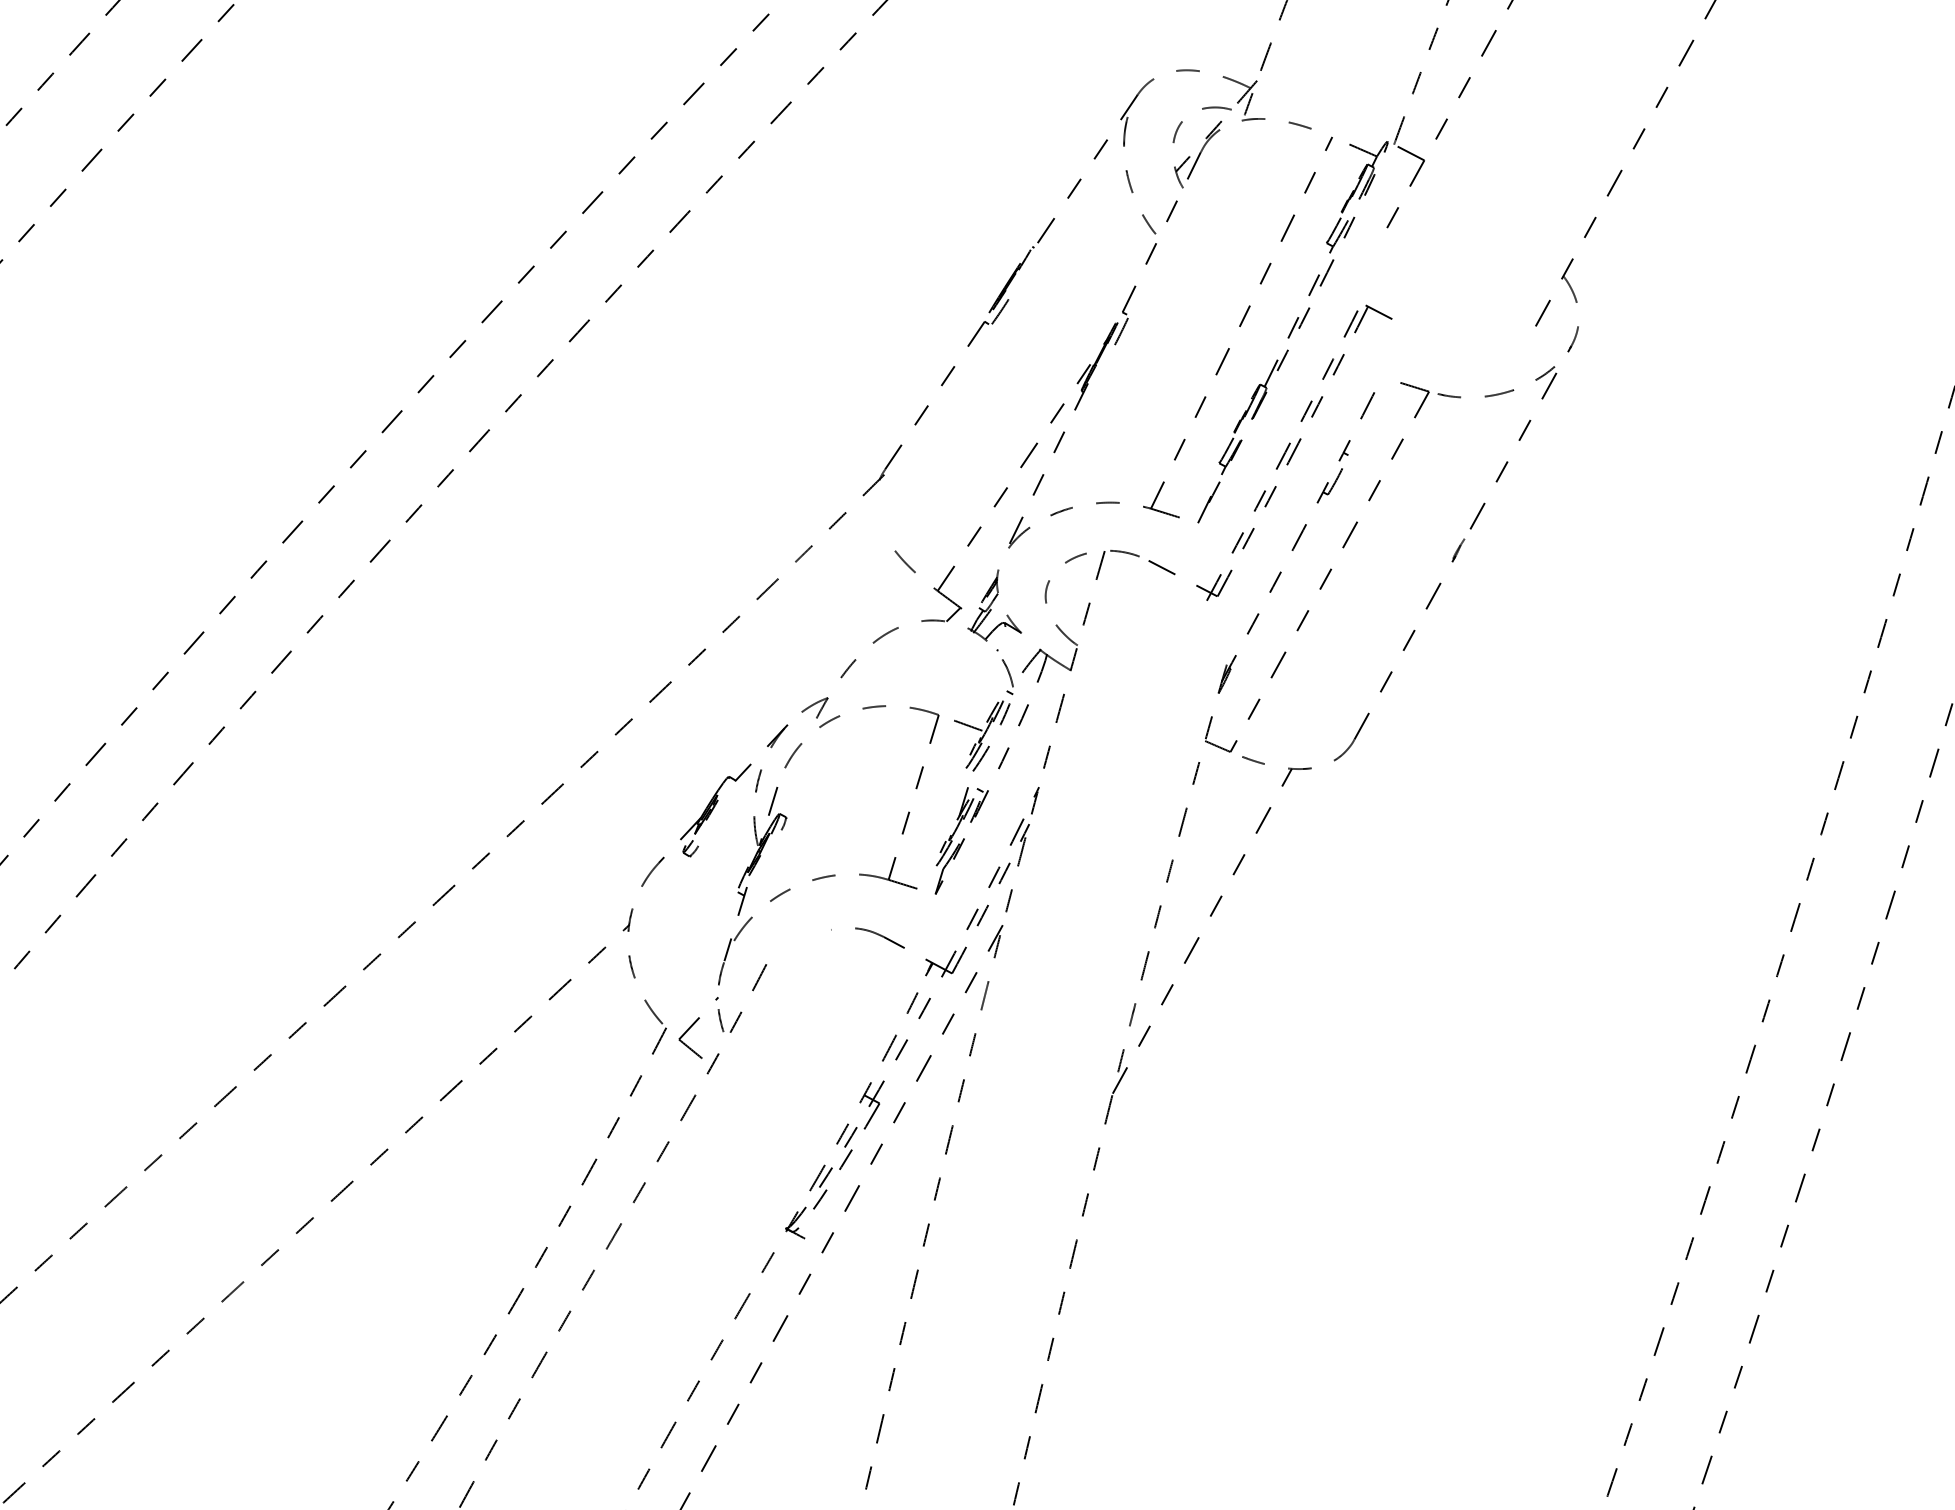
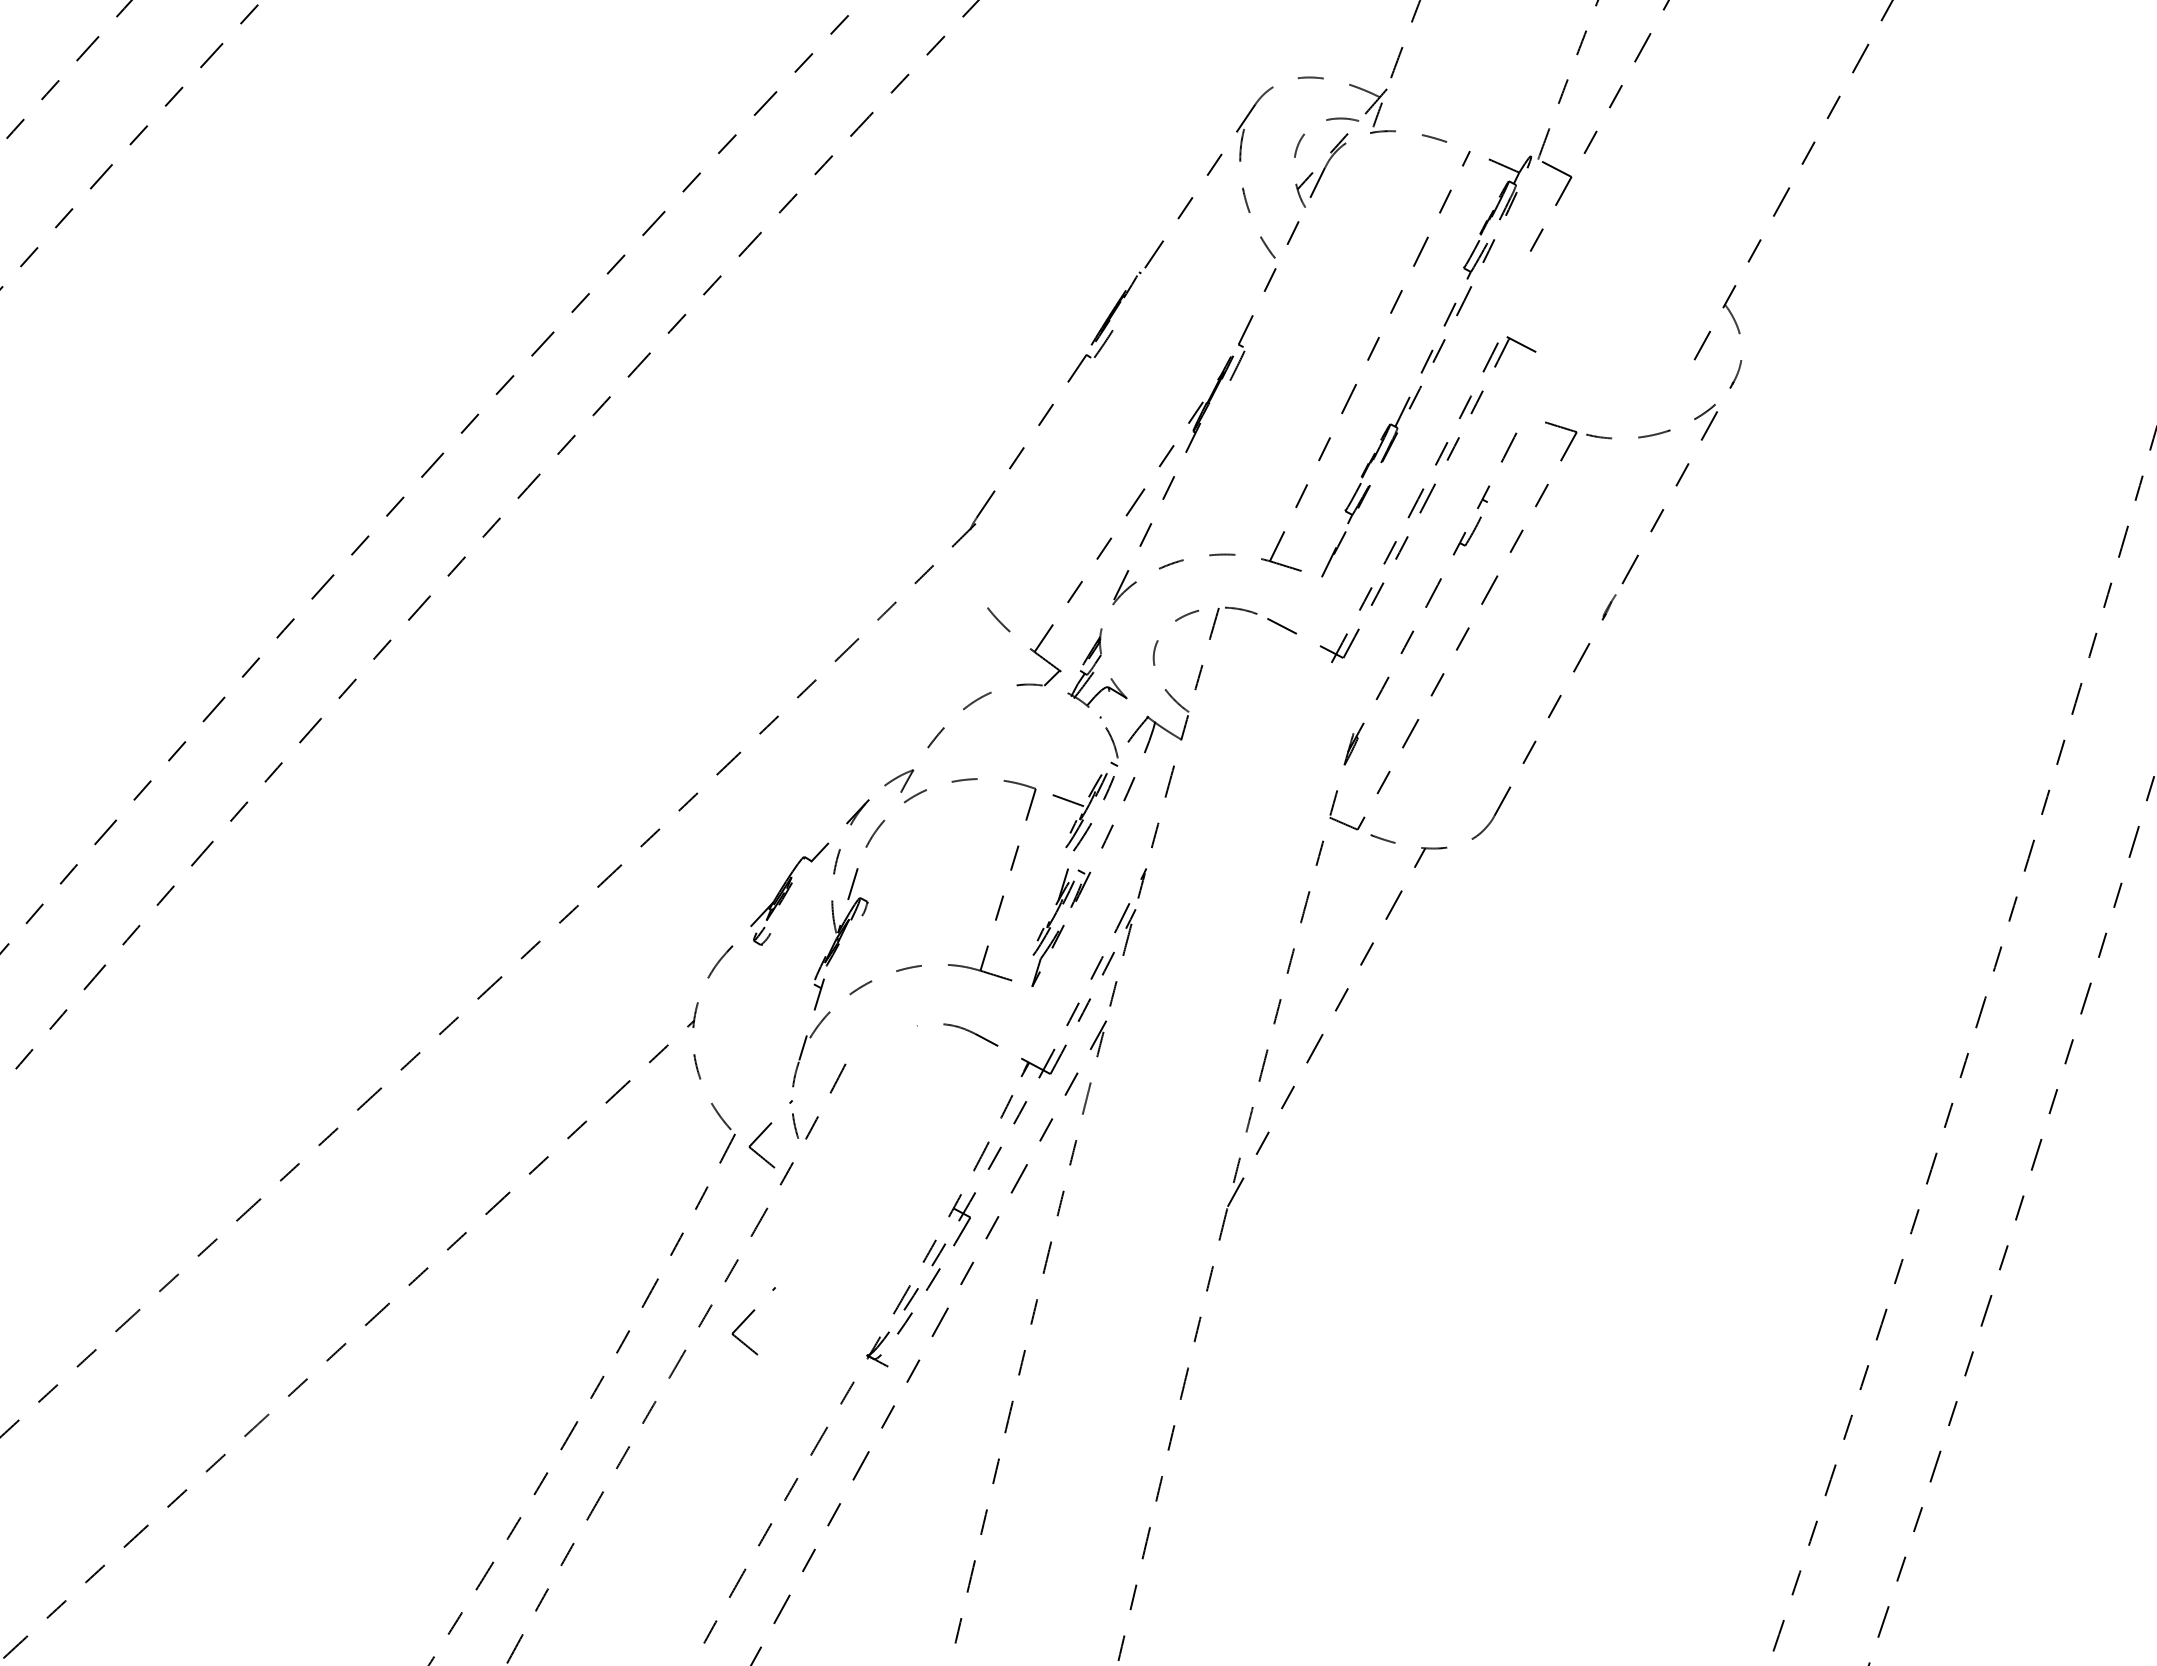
part: (679, 1193) -> (749, 1316), added

